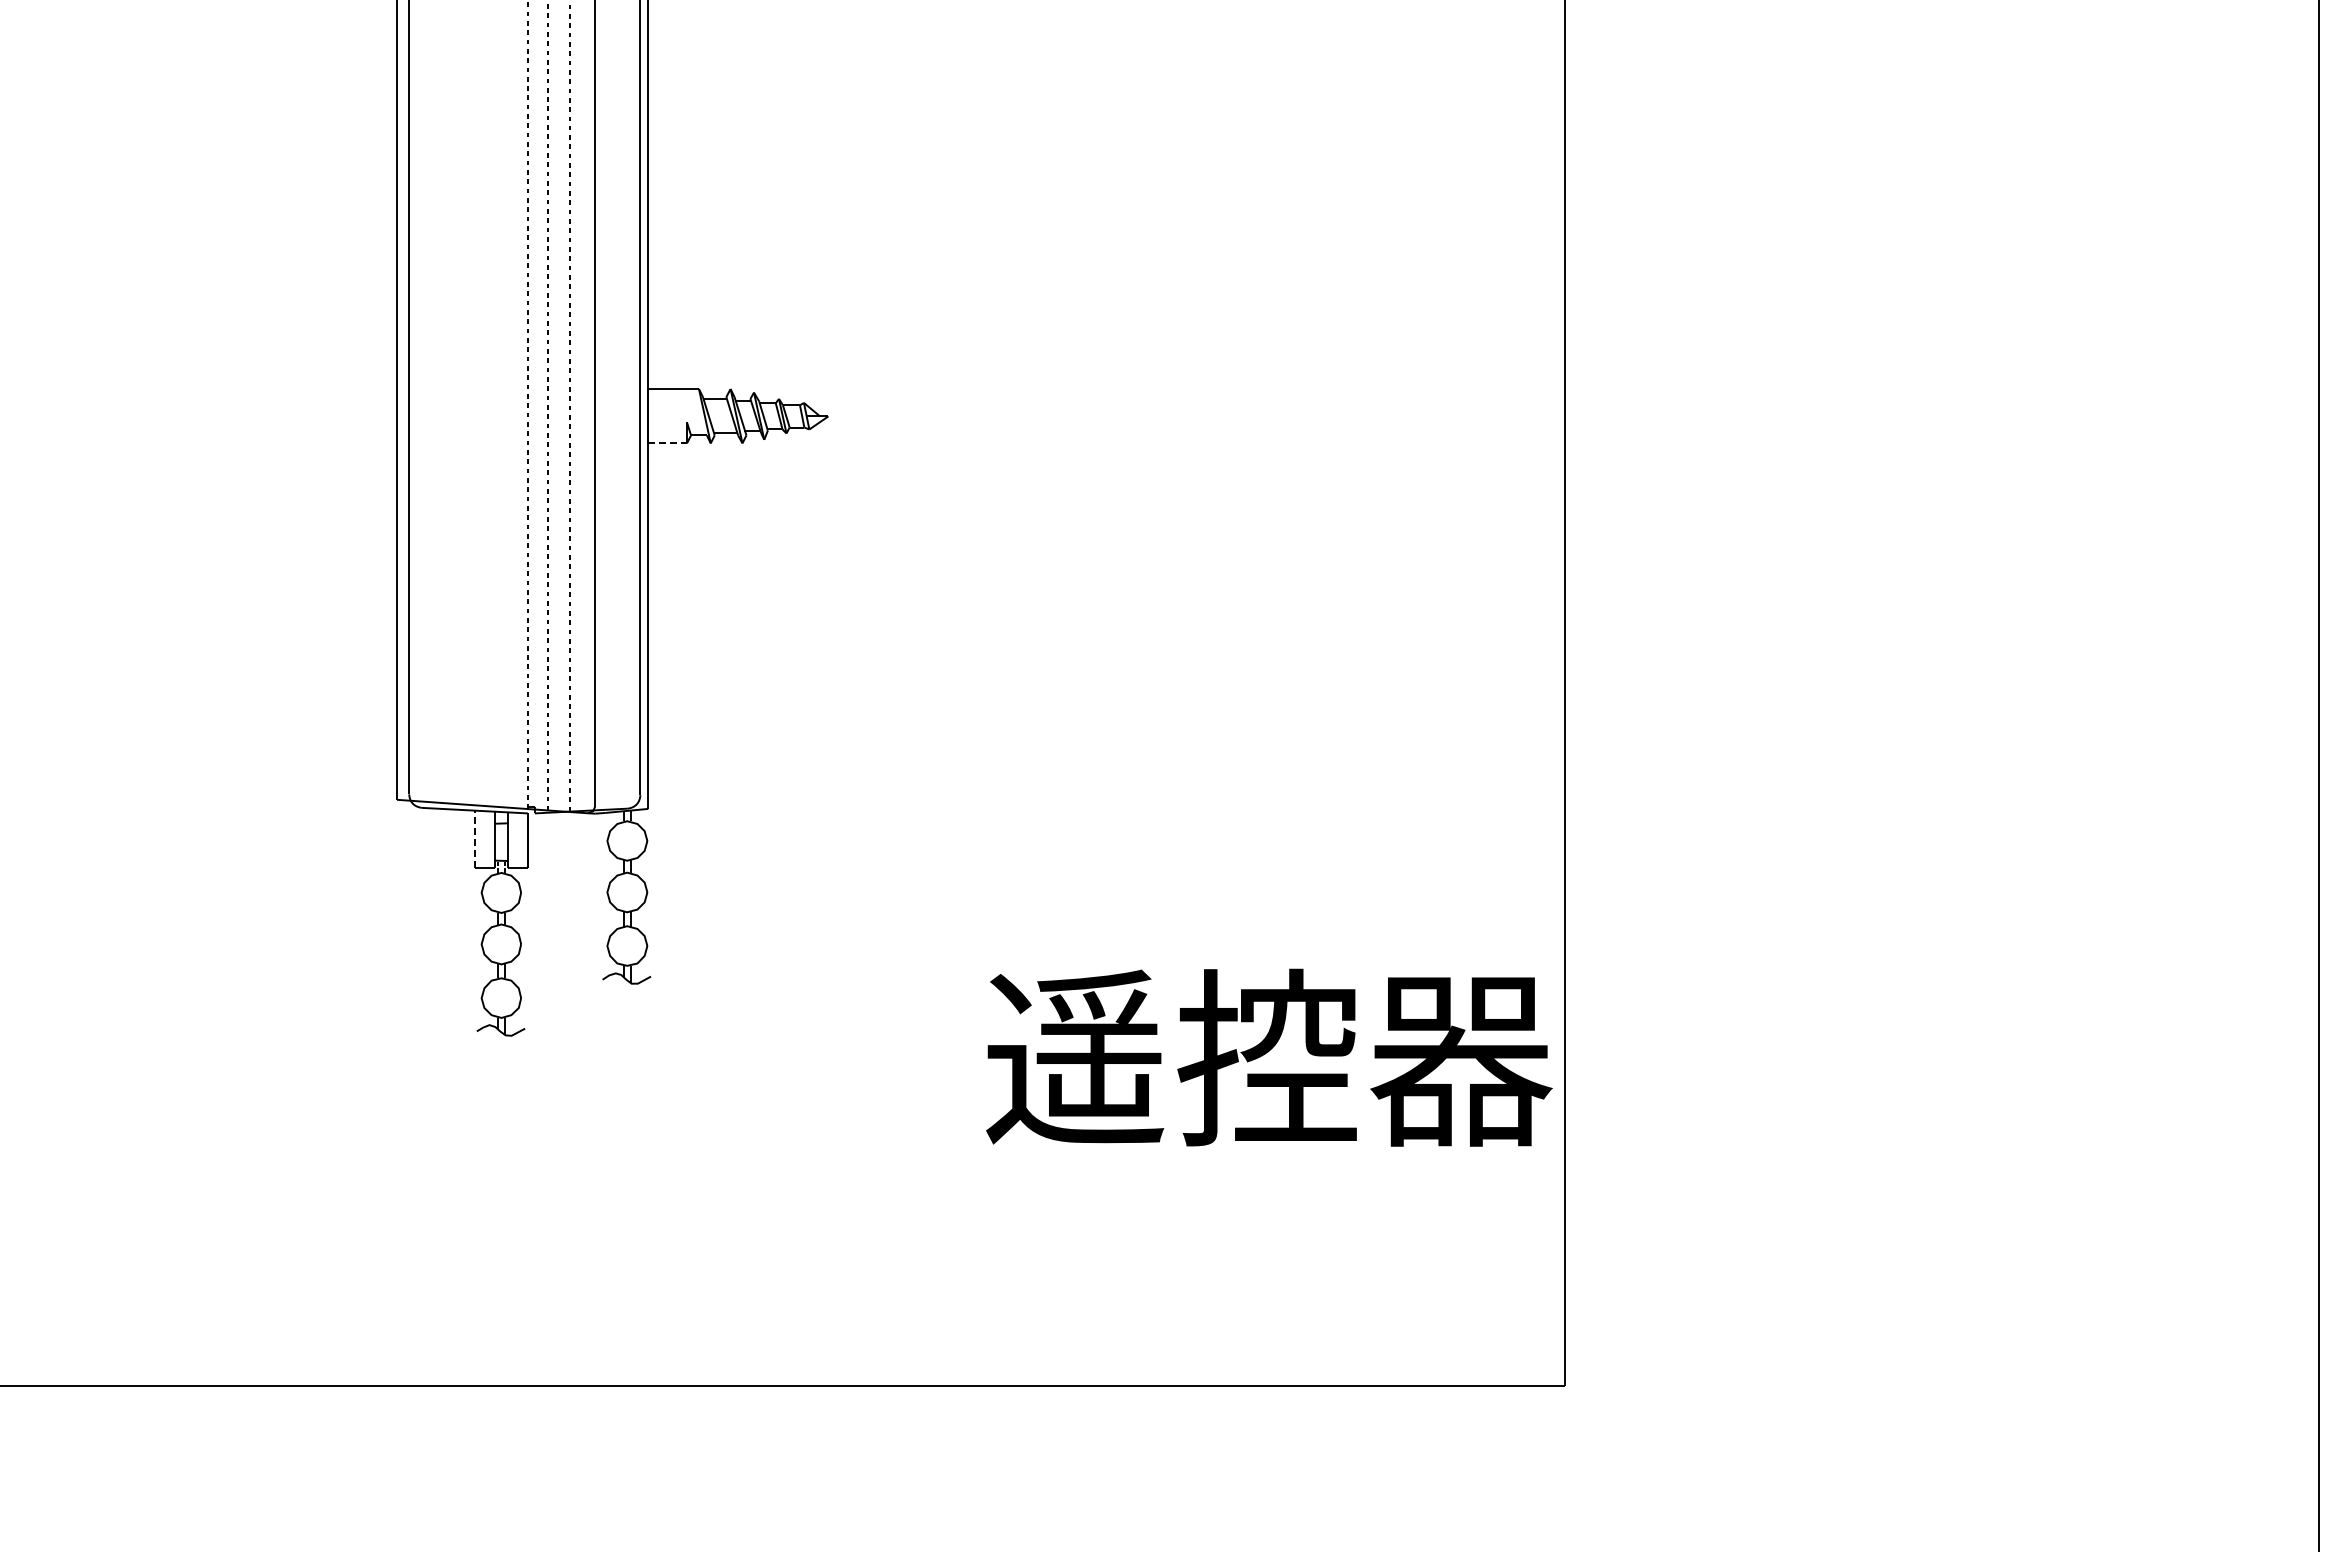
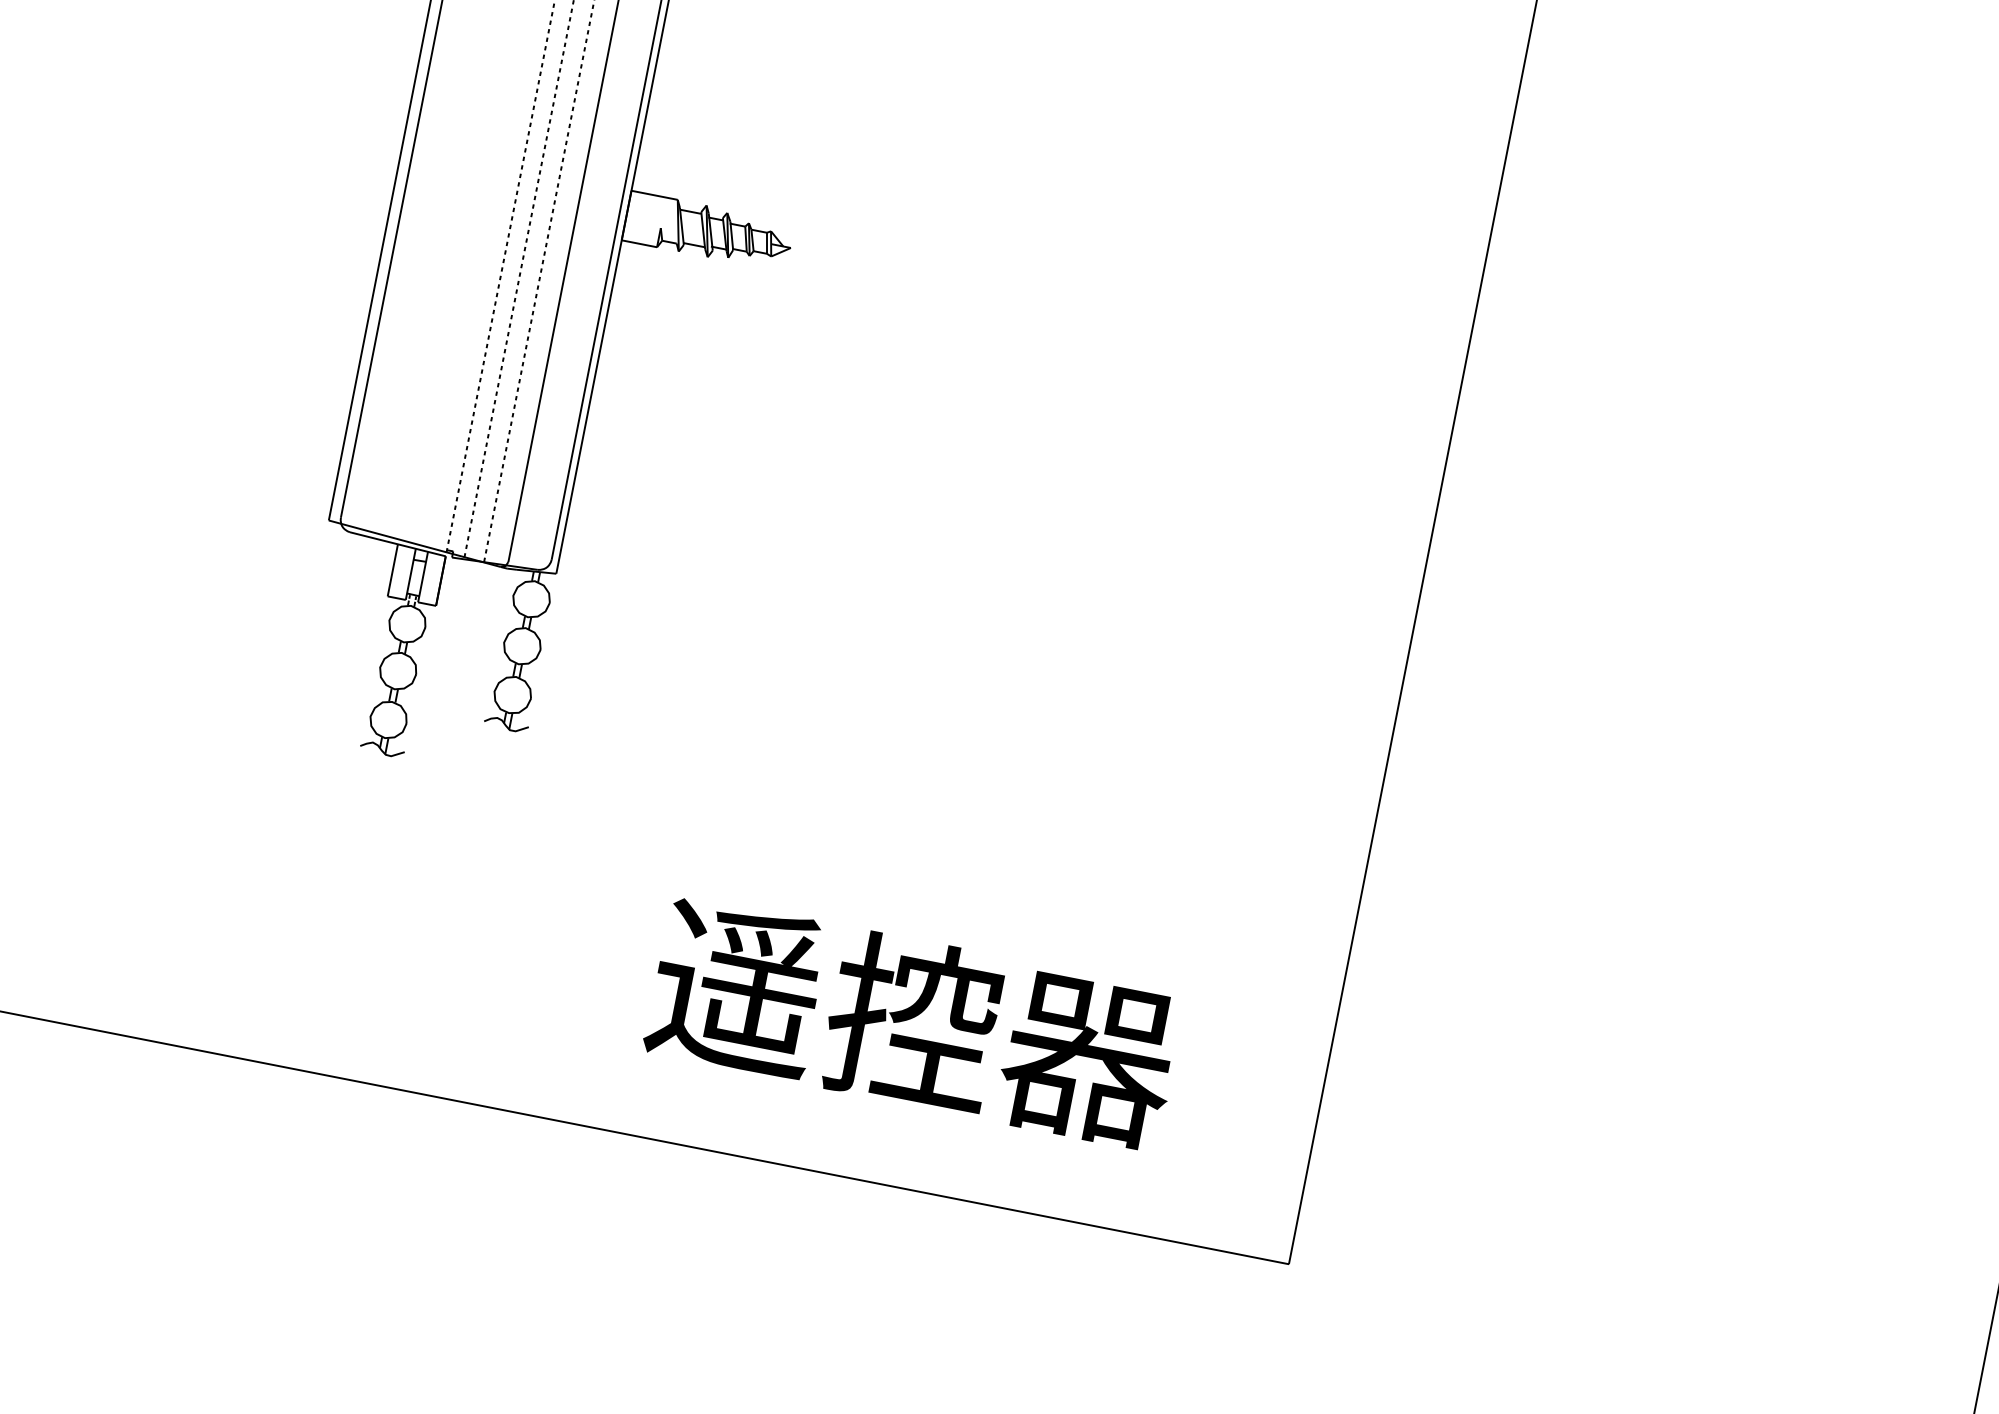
line: (668, 443) -> (640, 244), dashed -> solid
line: (474, 839) -> (392, 570), dashed -> solid
text: (1269, 1057) -> (914, 1022), moved

